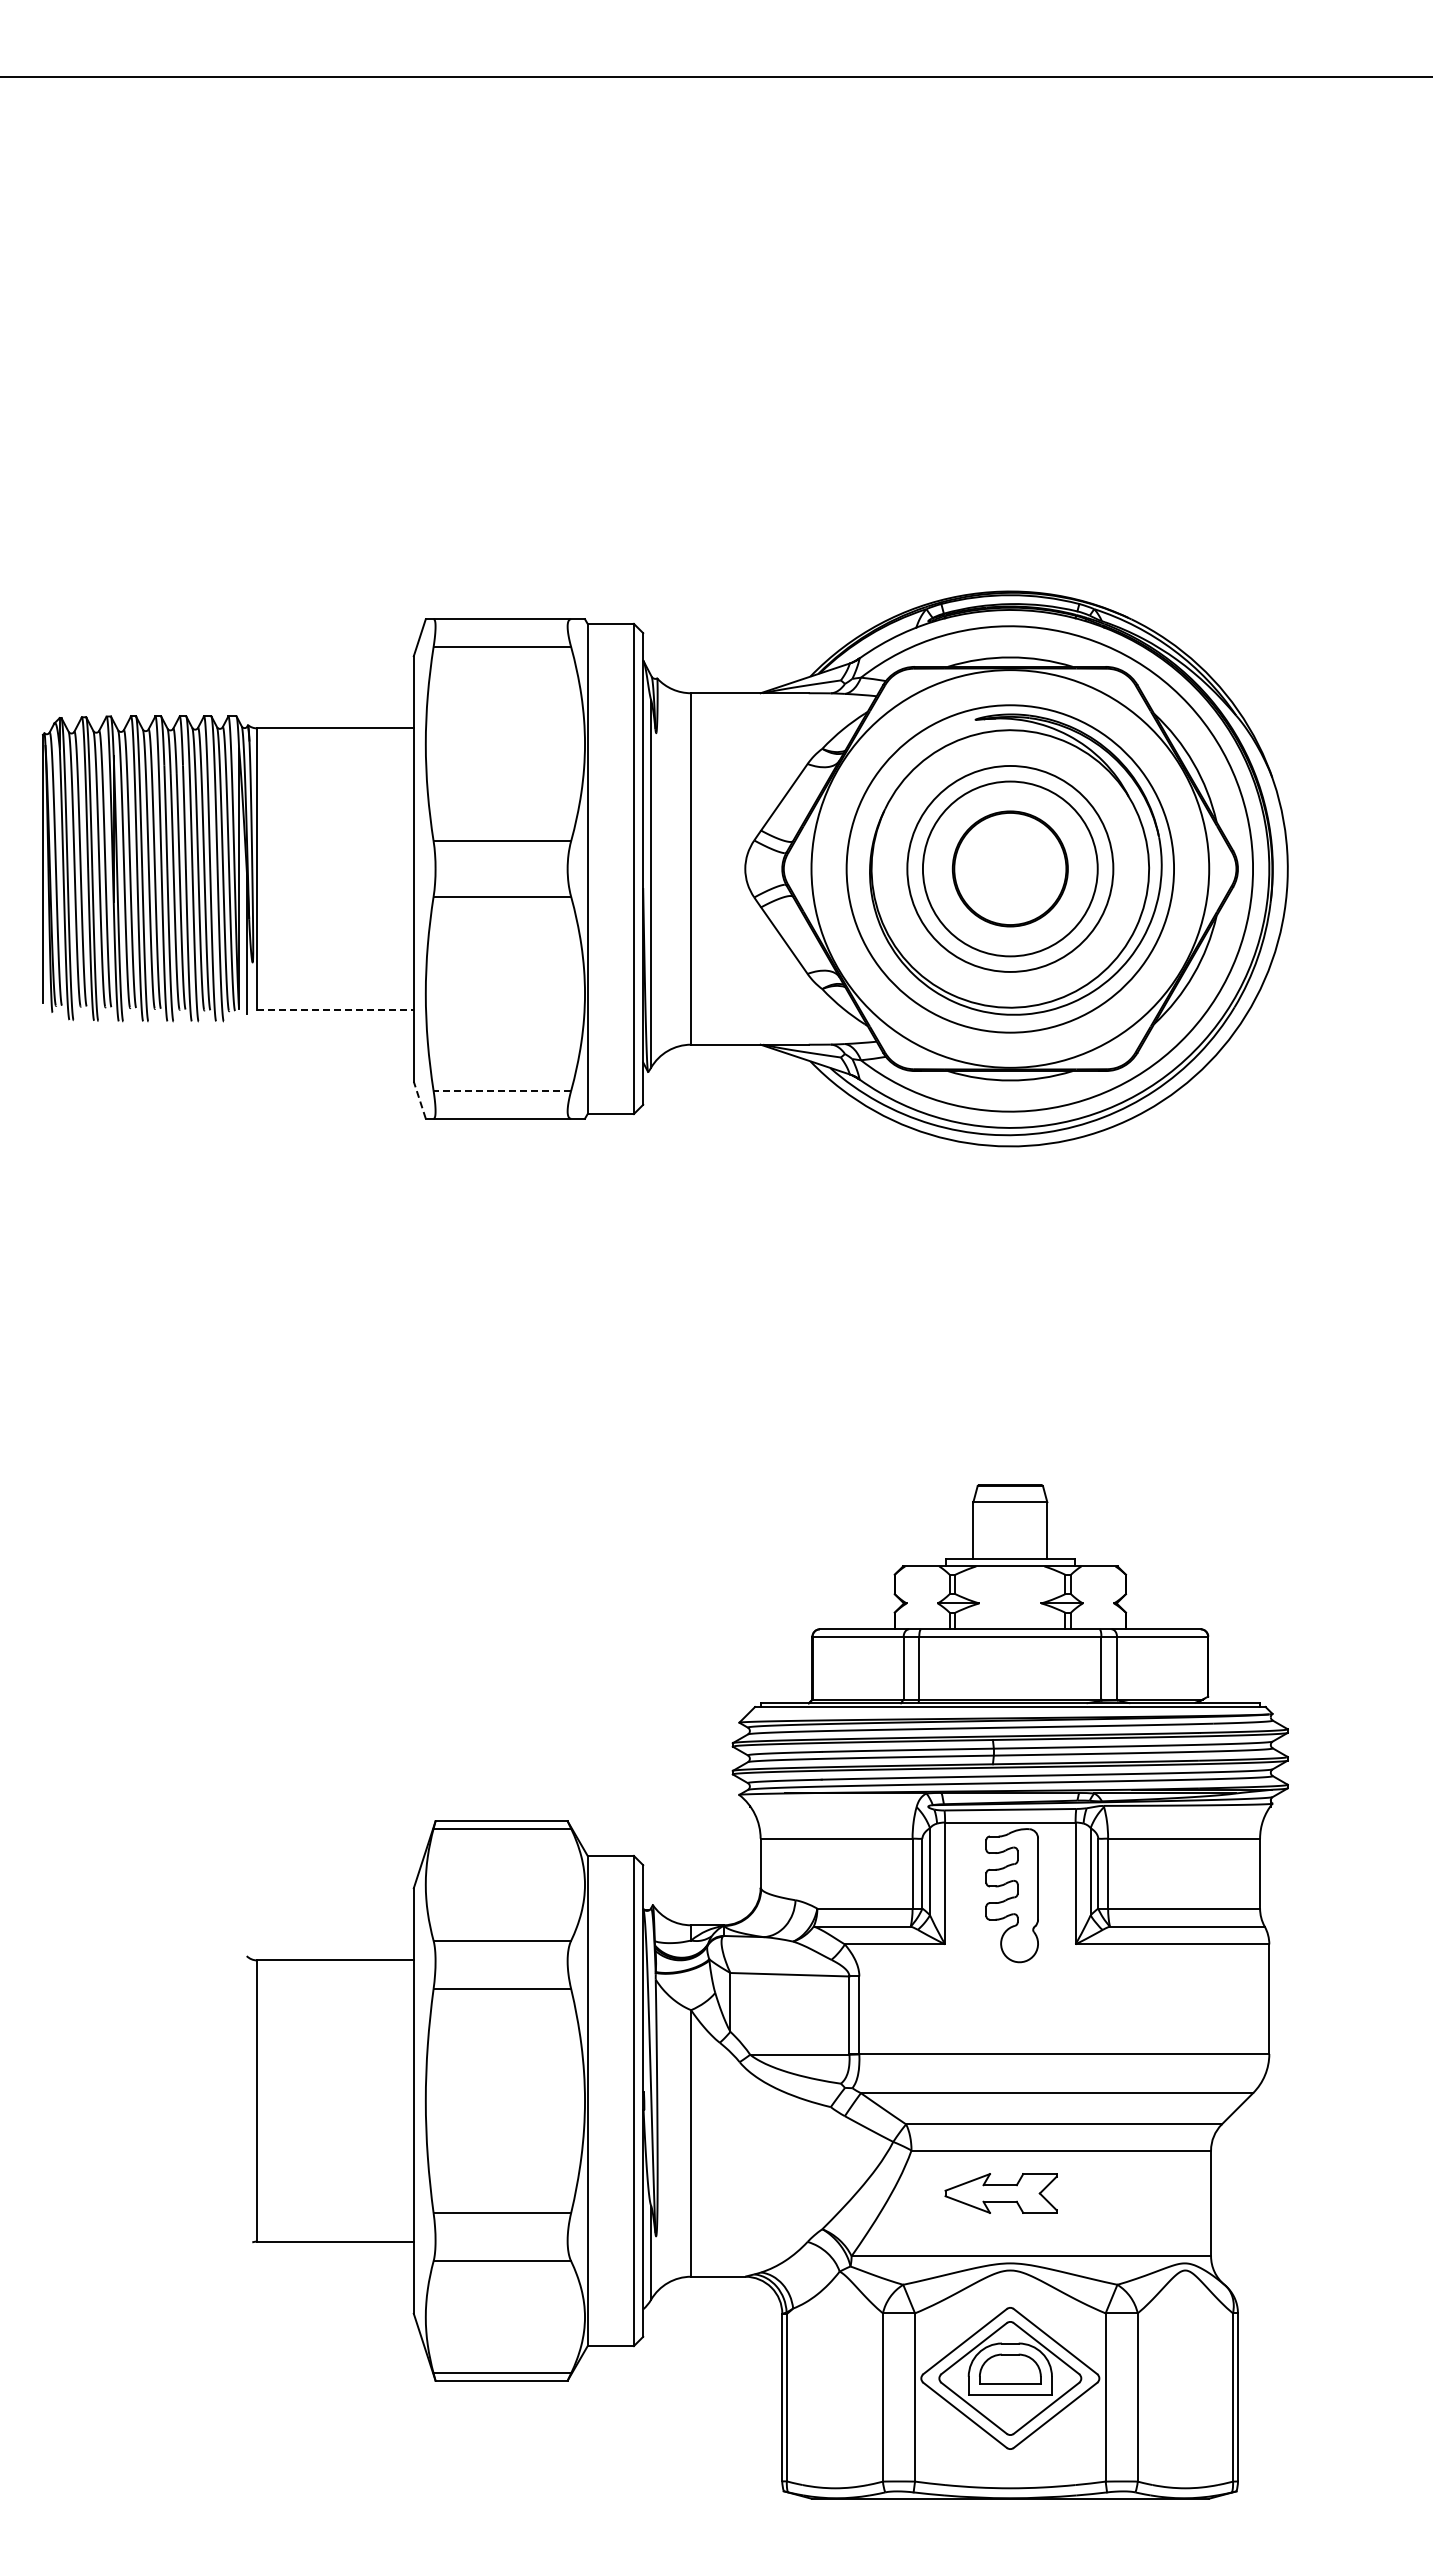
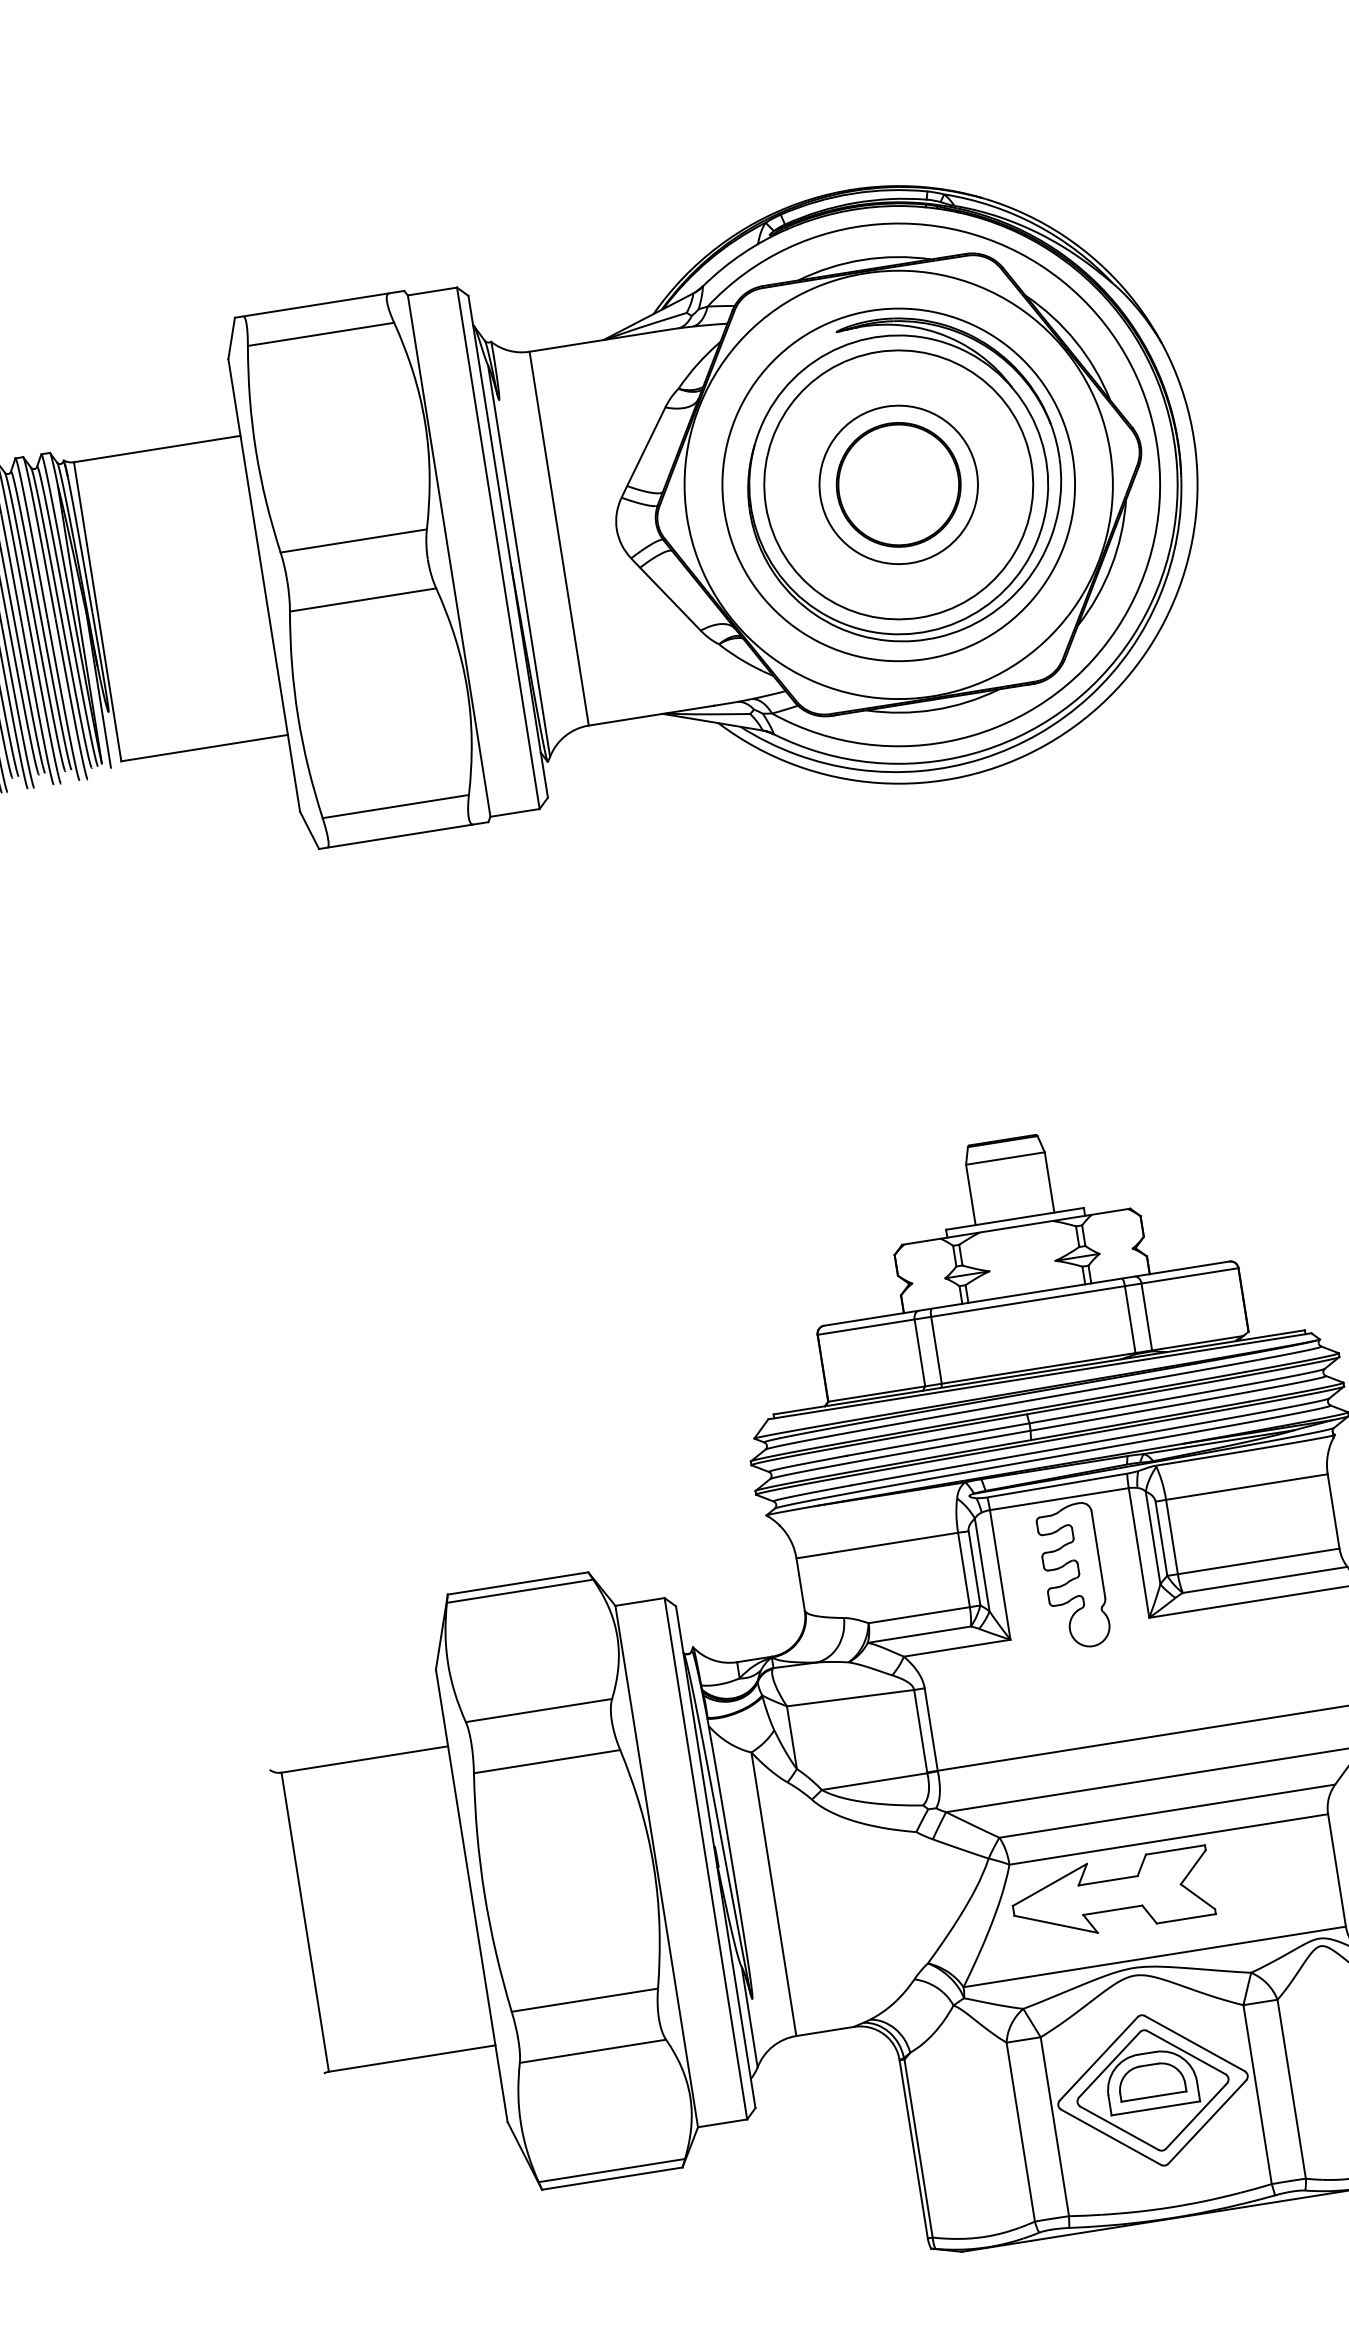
circle: (1009, 868) -> (897, 484), size x0.71
circle: (1010, 868) -> (898, 484), size x1.43
line: (336, 1009) -> (205, 747), dashed -> solid
line: (502, 1090) -> (395, 806), dashed -> solid
line: (419, 1099) -> (309, 829), dashed -> solid
part: (1000, 2193) -> (1111, 1895), size x1.67

